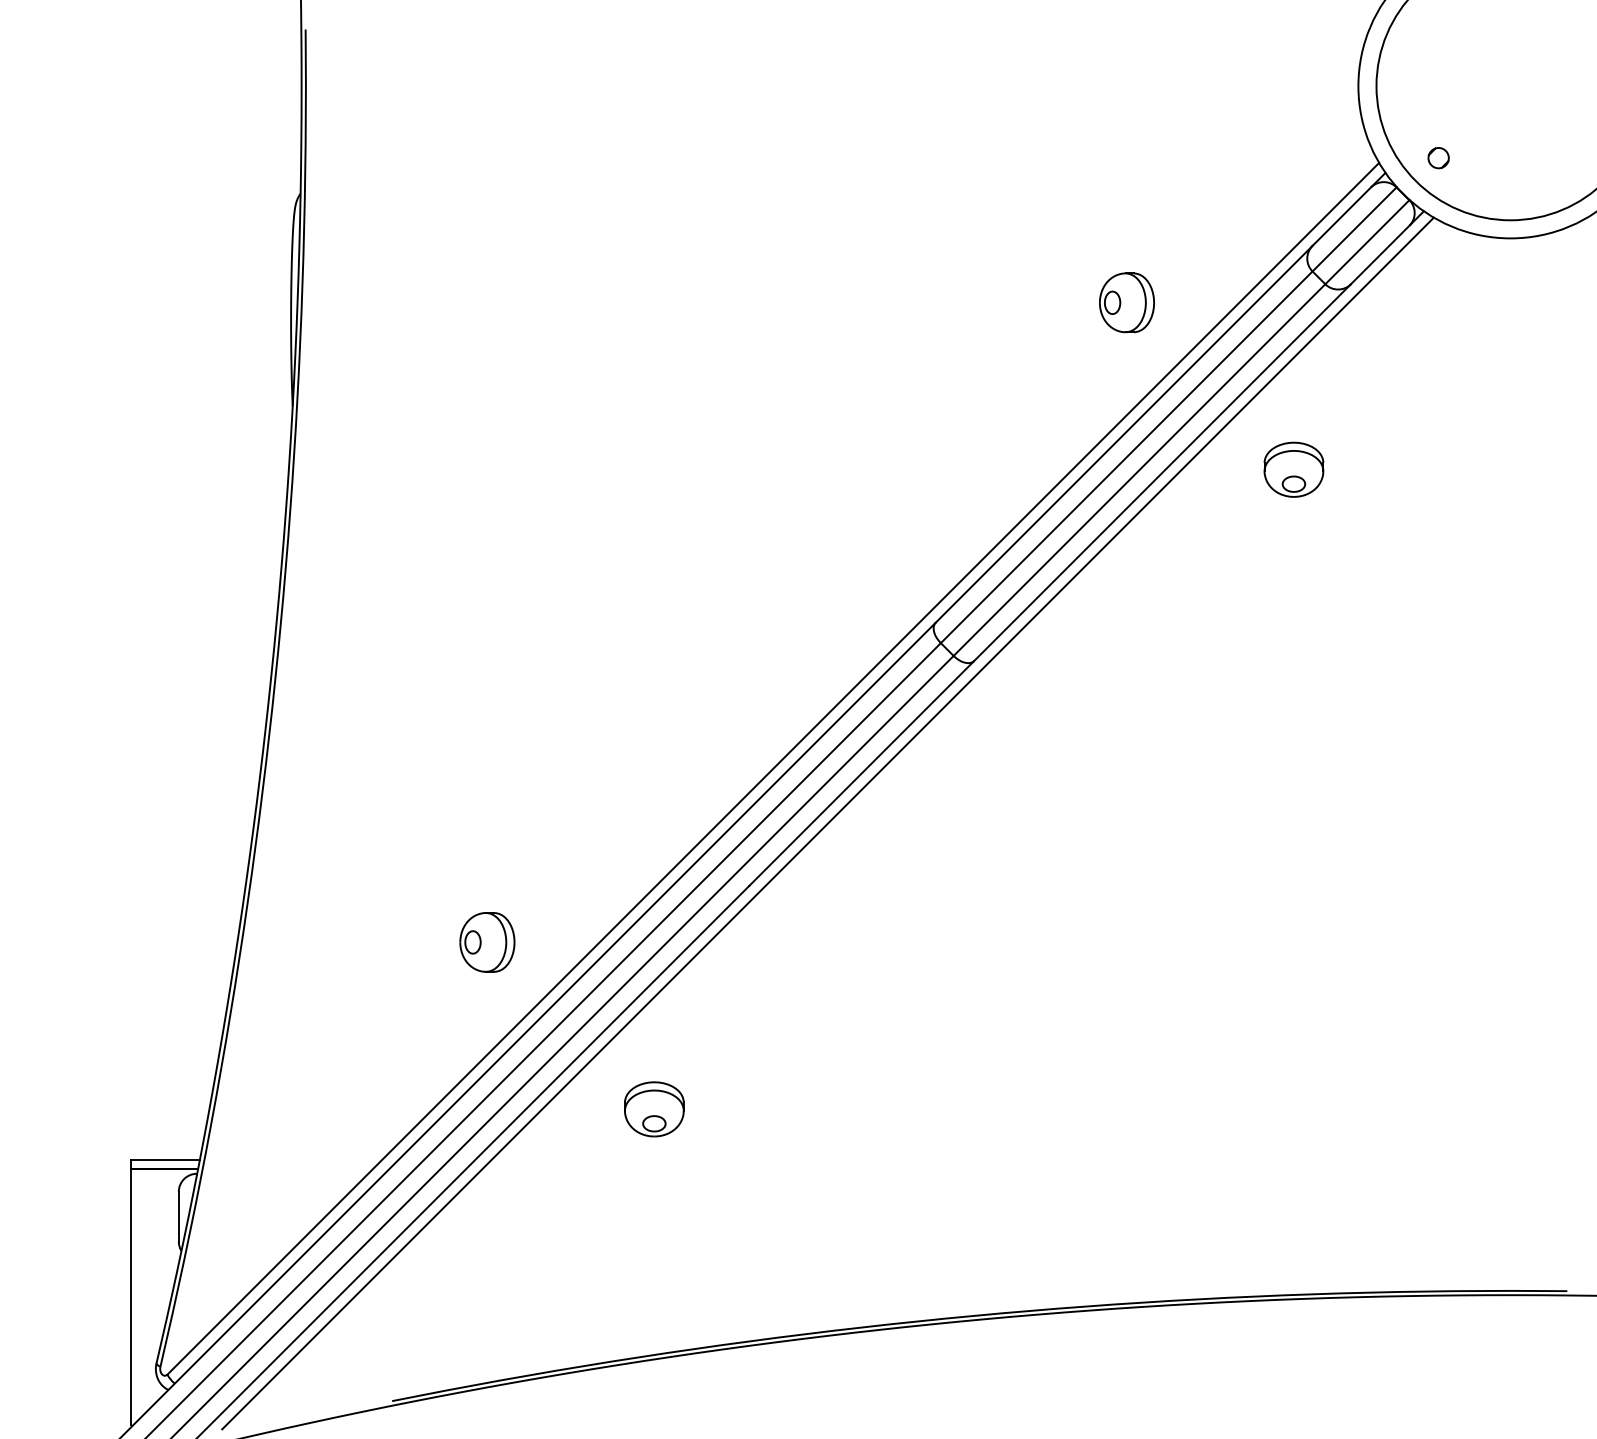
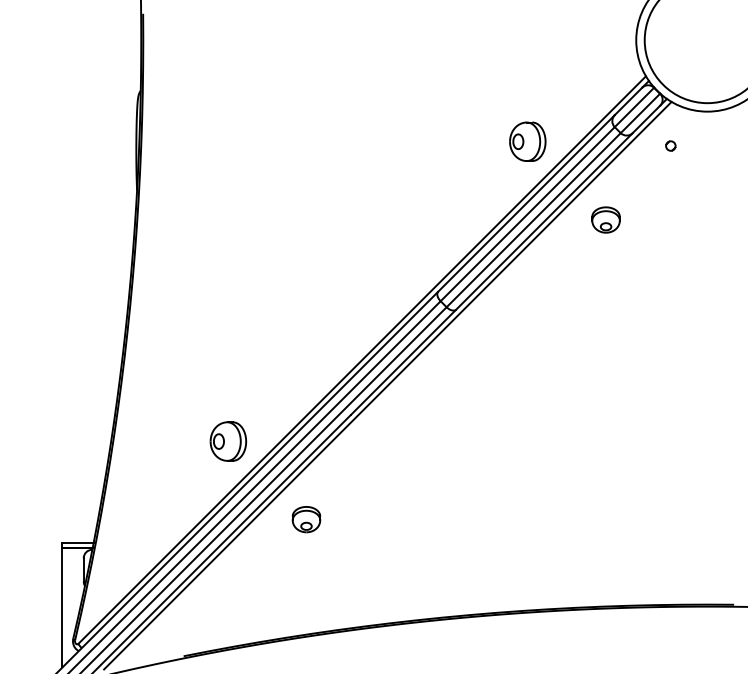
circle: (1437, 156) -> (670, 145), moved
part: (1126, 302) -> (527, 141), size x1.4
part: (485, 940) -> (227, 440), size x1.4

